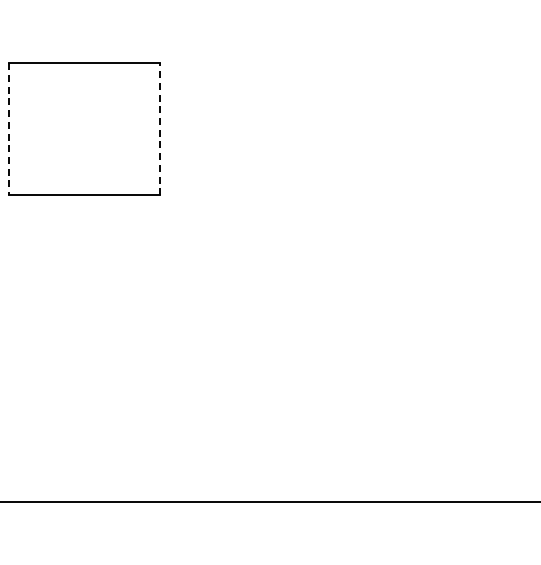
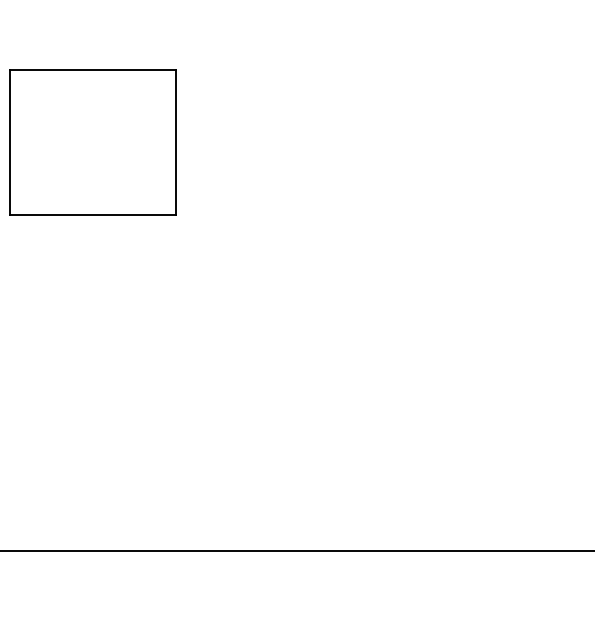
line: (159, 128) -> (175, 141), dashed -> solid
line: (9, 129) -> (10, 142), dashed -> solid

